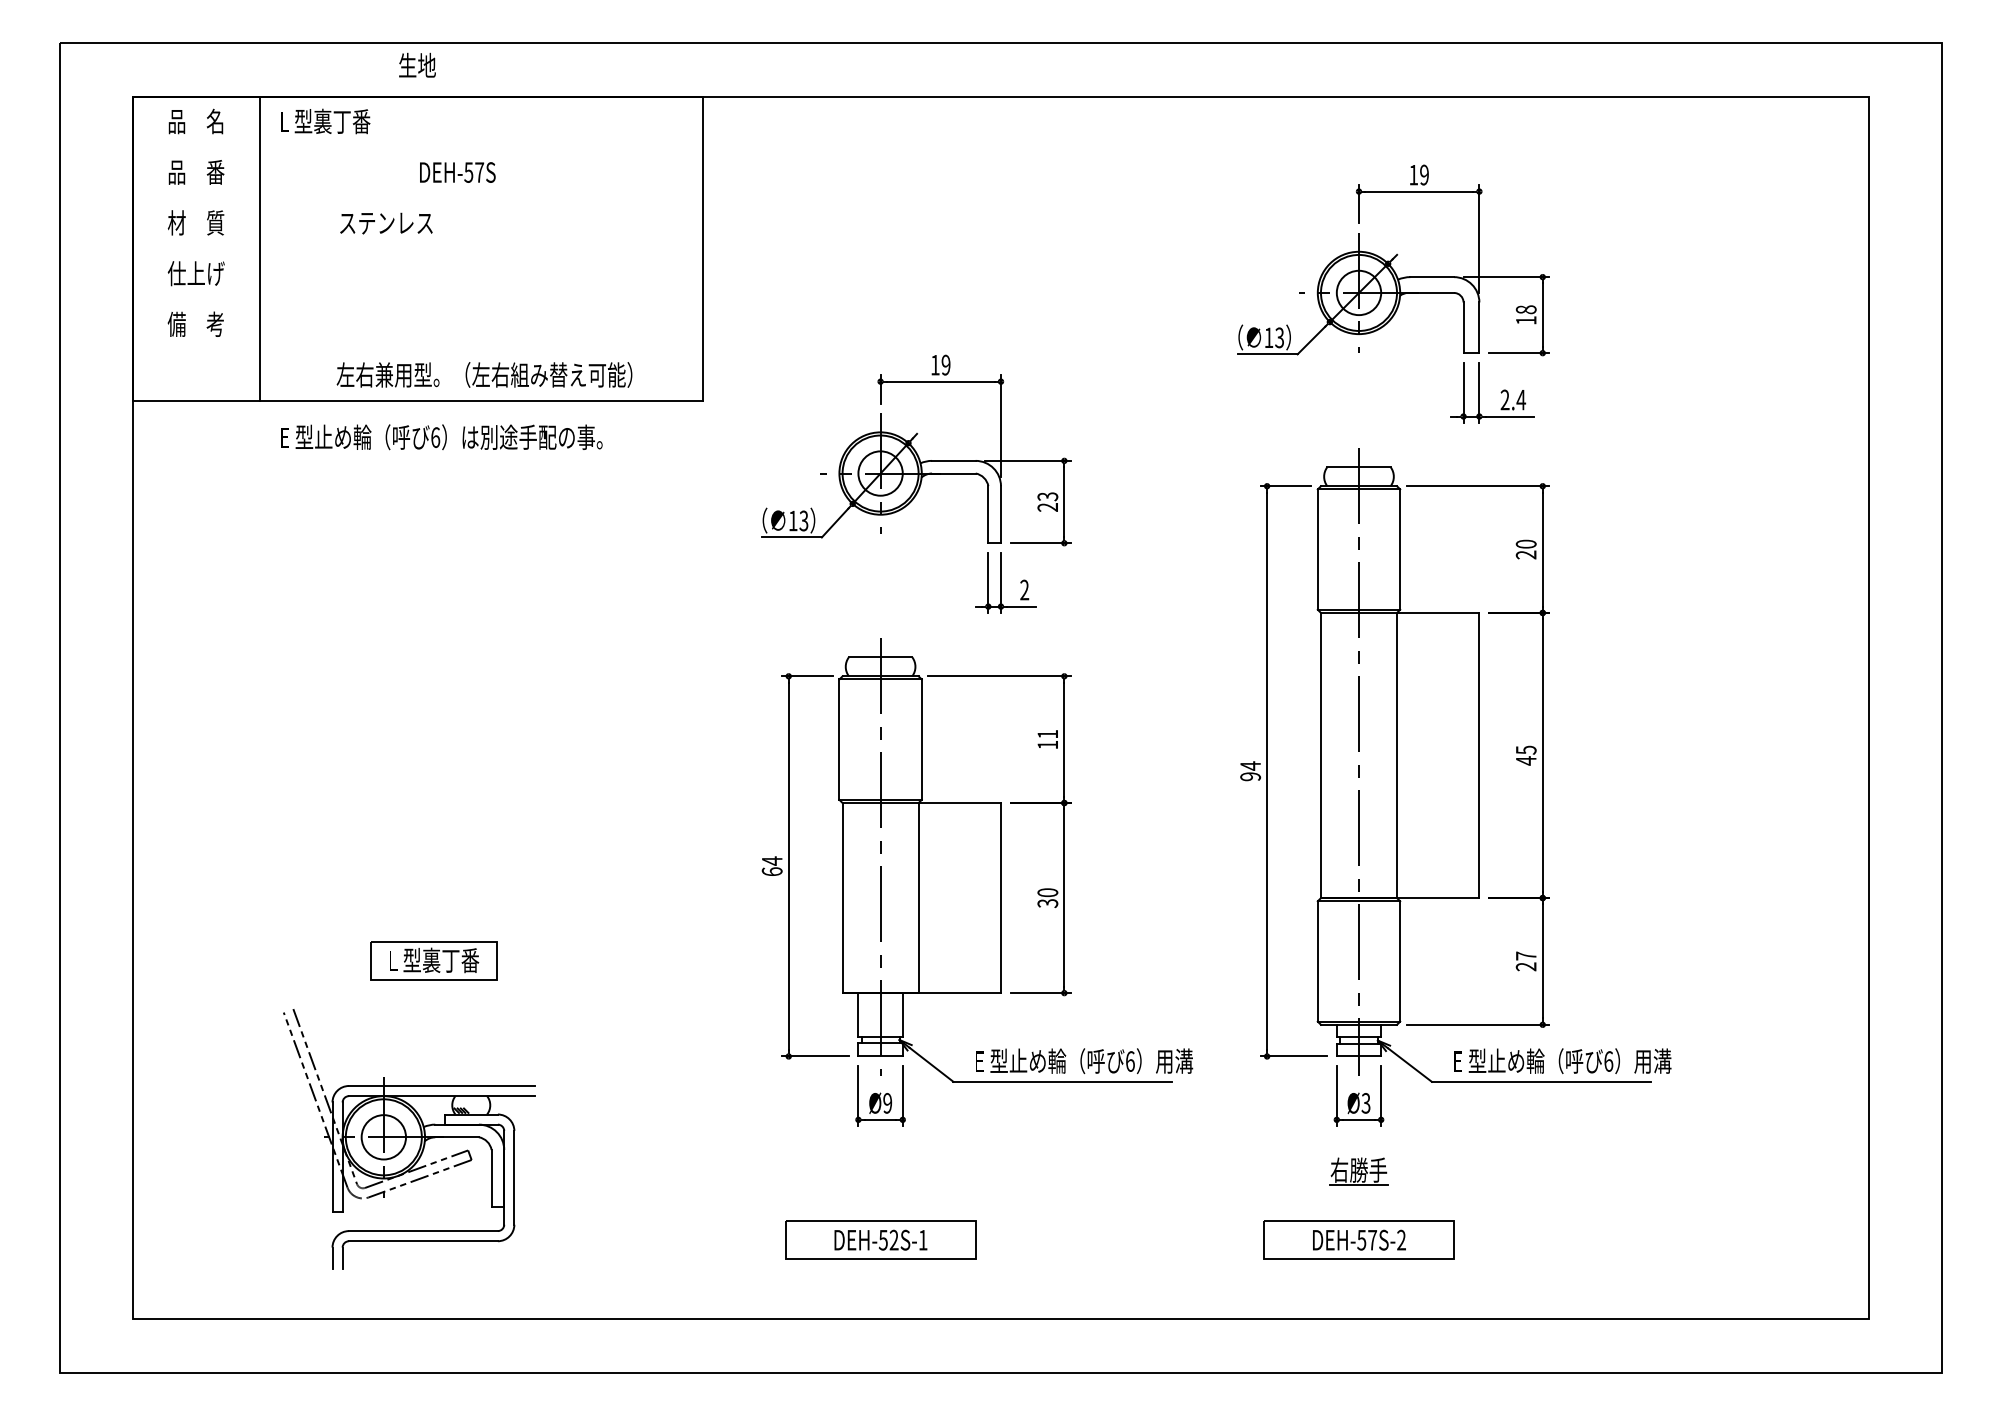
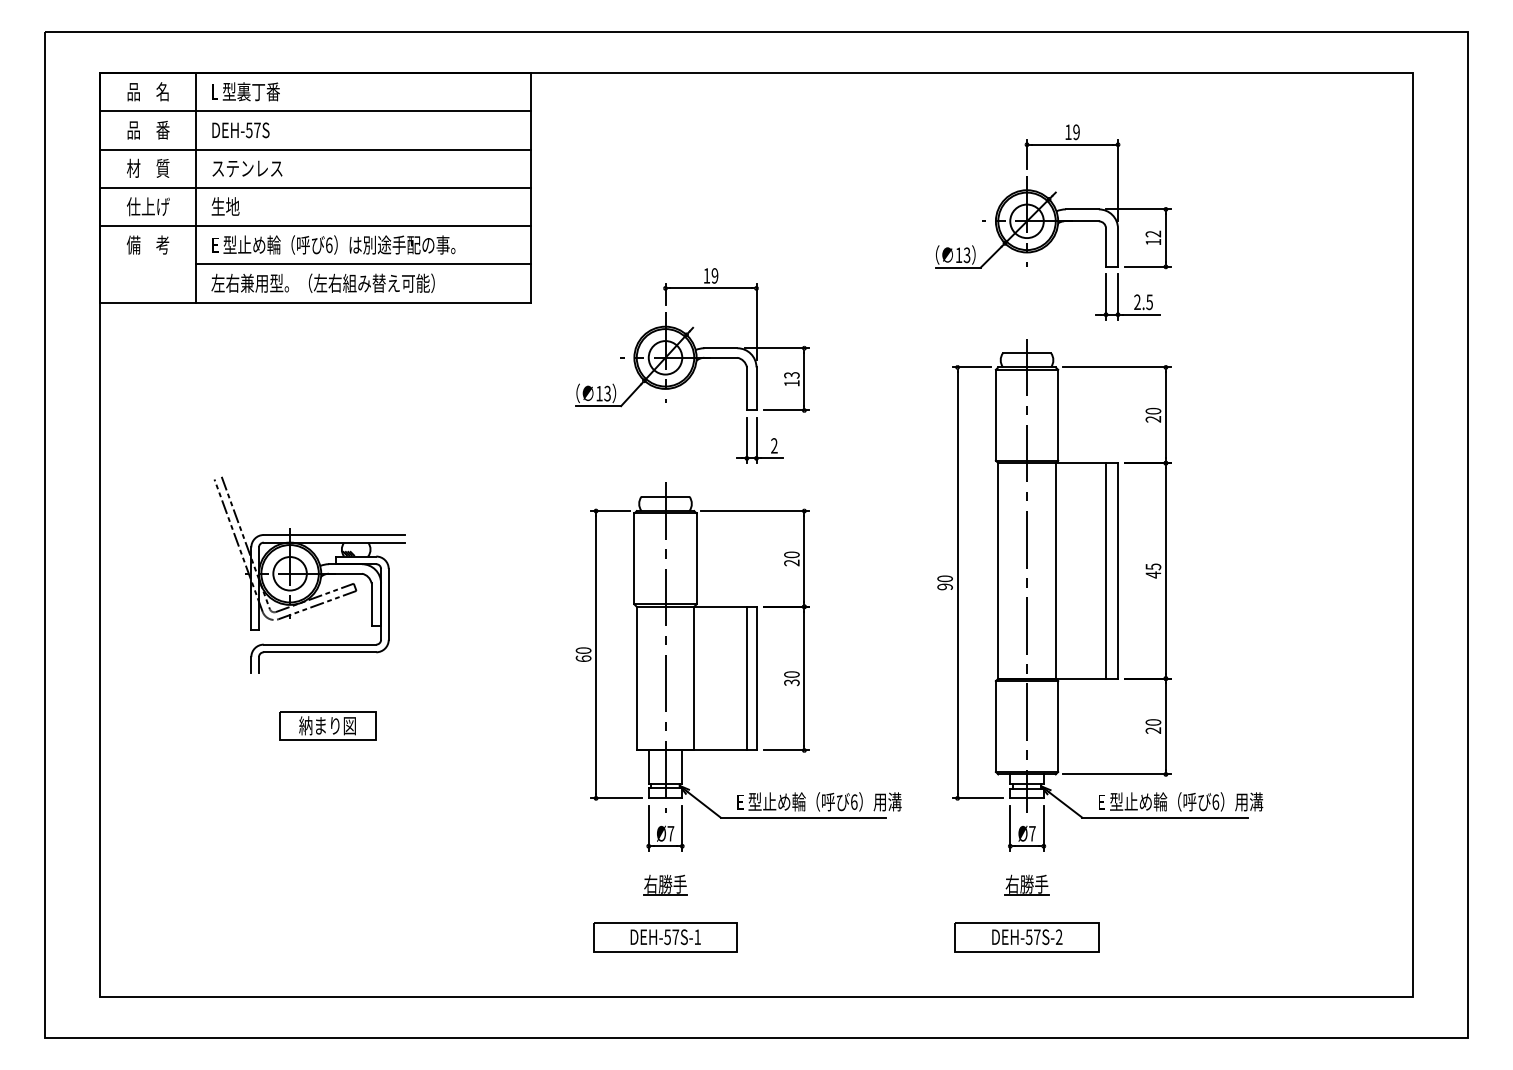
text: (417, 64) -> (225, 205), moved
line: (417, 147) -> (315, 111), added
text: (457, 172) -> (240, 130), moved
line: (417, 197) -> (315, 149), added
text: (386, 223) -> (247, 168), moved
line: (417, 248) -> (315, 187), added
line: (417, 299) -> (315, 226), added
text: (1525, 309) -> (1152, 233), 18 -> 12
line: (481, 349) -> (363, 264), added
text: (484, 374) -> (323, 282), moved
text: (1521, 400) -> (1149, 302), 2.4 -> 2.5
text: (441, 437) -> (333, 245), moved
text: (1047, 507) -> (791, 383), 23 -> 13
text: (1047, 739) -> (791, 558), 11 -> 20
line: (1463, 755) -> (1106, 570), added
text: (1250, 765) -> (945, 578), 94 -> 90
text: (771, 860) -> (583, 650), 64 -> 60
line: (988, 898) -> (747, 678), added
text: (1525, 955) -> (1152, 722), 27 -> 20
text: (434, 960) -> (328, 725), L 型裏丁番 -> 納まり図
text: (887, 1103) -> (670, 833), Ø9 -> Ø7
text: (1365, 1103) -> (1031, 833), Ø3 -> Ø7
part: (409, 1139) -> (309, 575), moved
part: (880, 1171) -> (665, 885), added
text: (893, 1239) -> (675, 936), DEH-52S-1 -> DEH-57S-1

